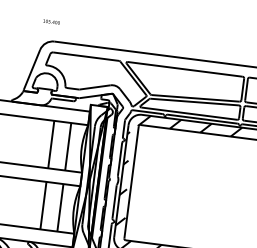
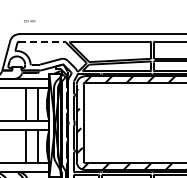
text: (51, 22) -> (29, 21), moved
line: (86, 56) -> (42, 41), solid -> dashed

